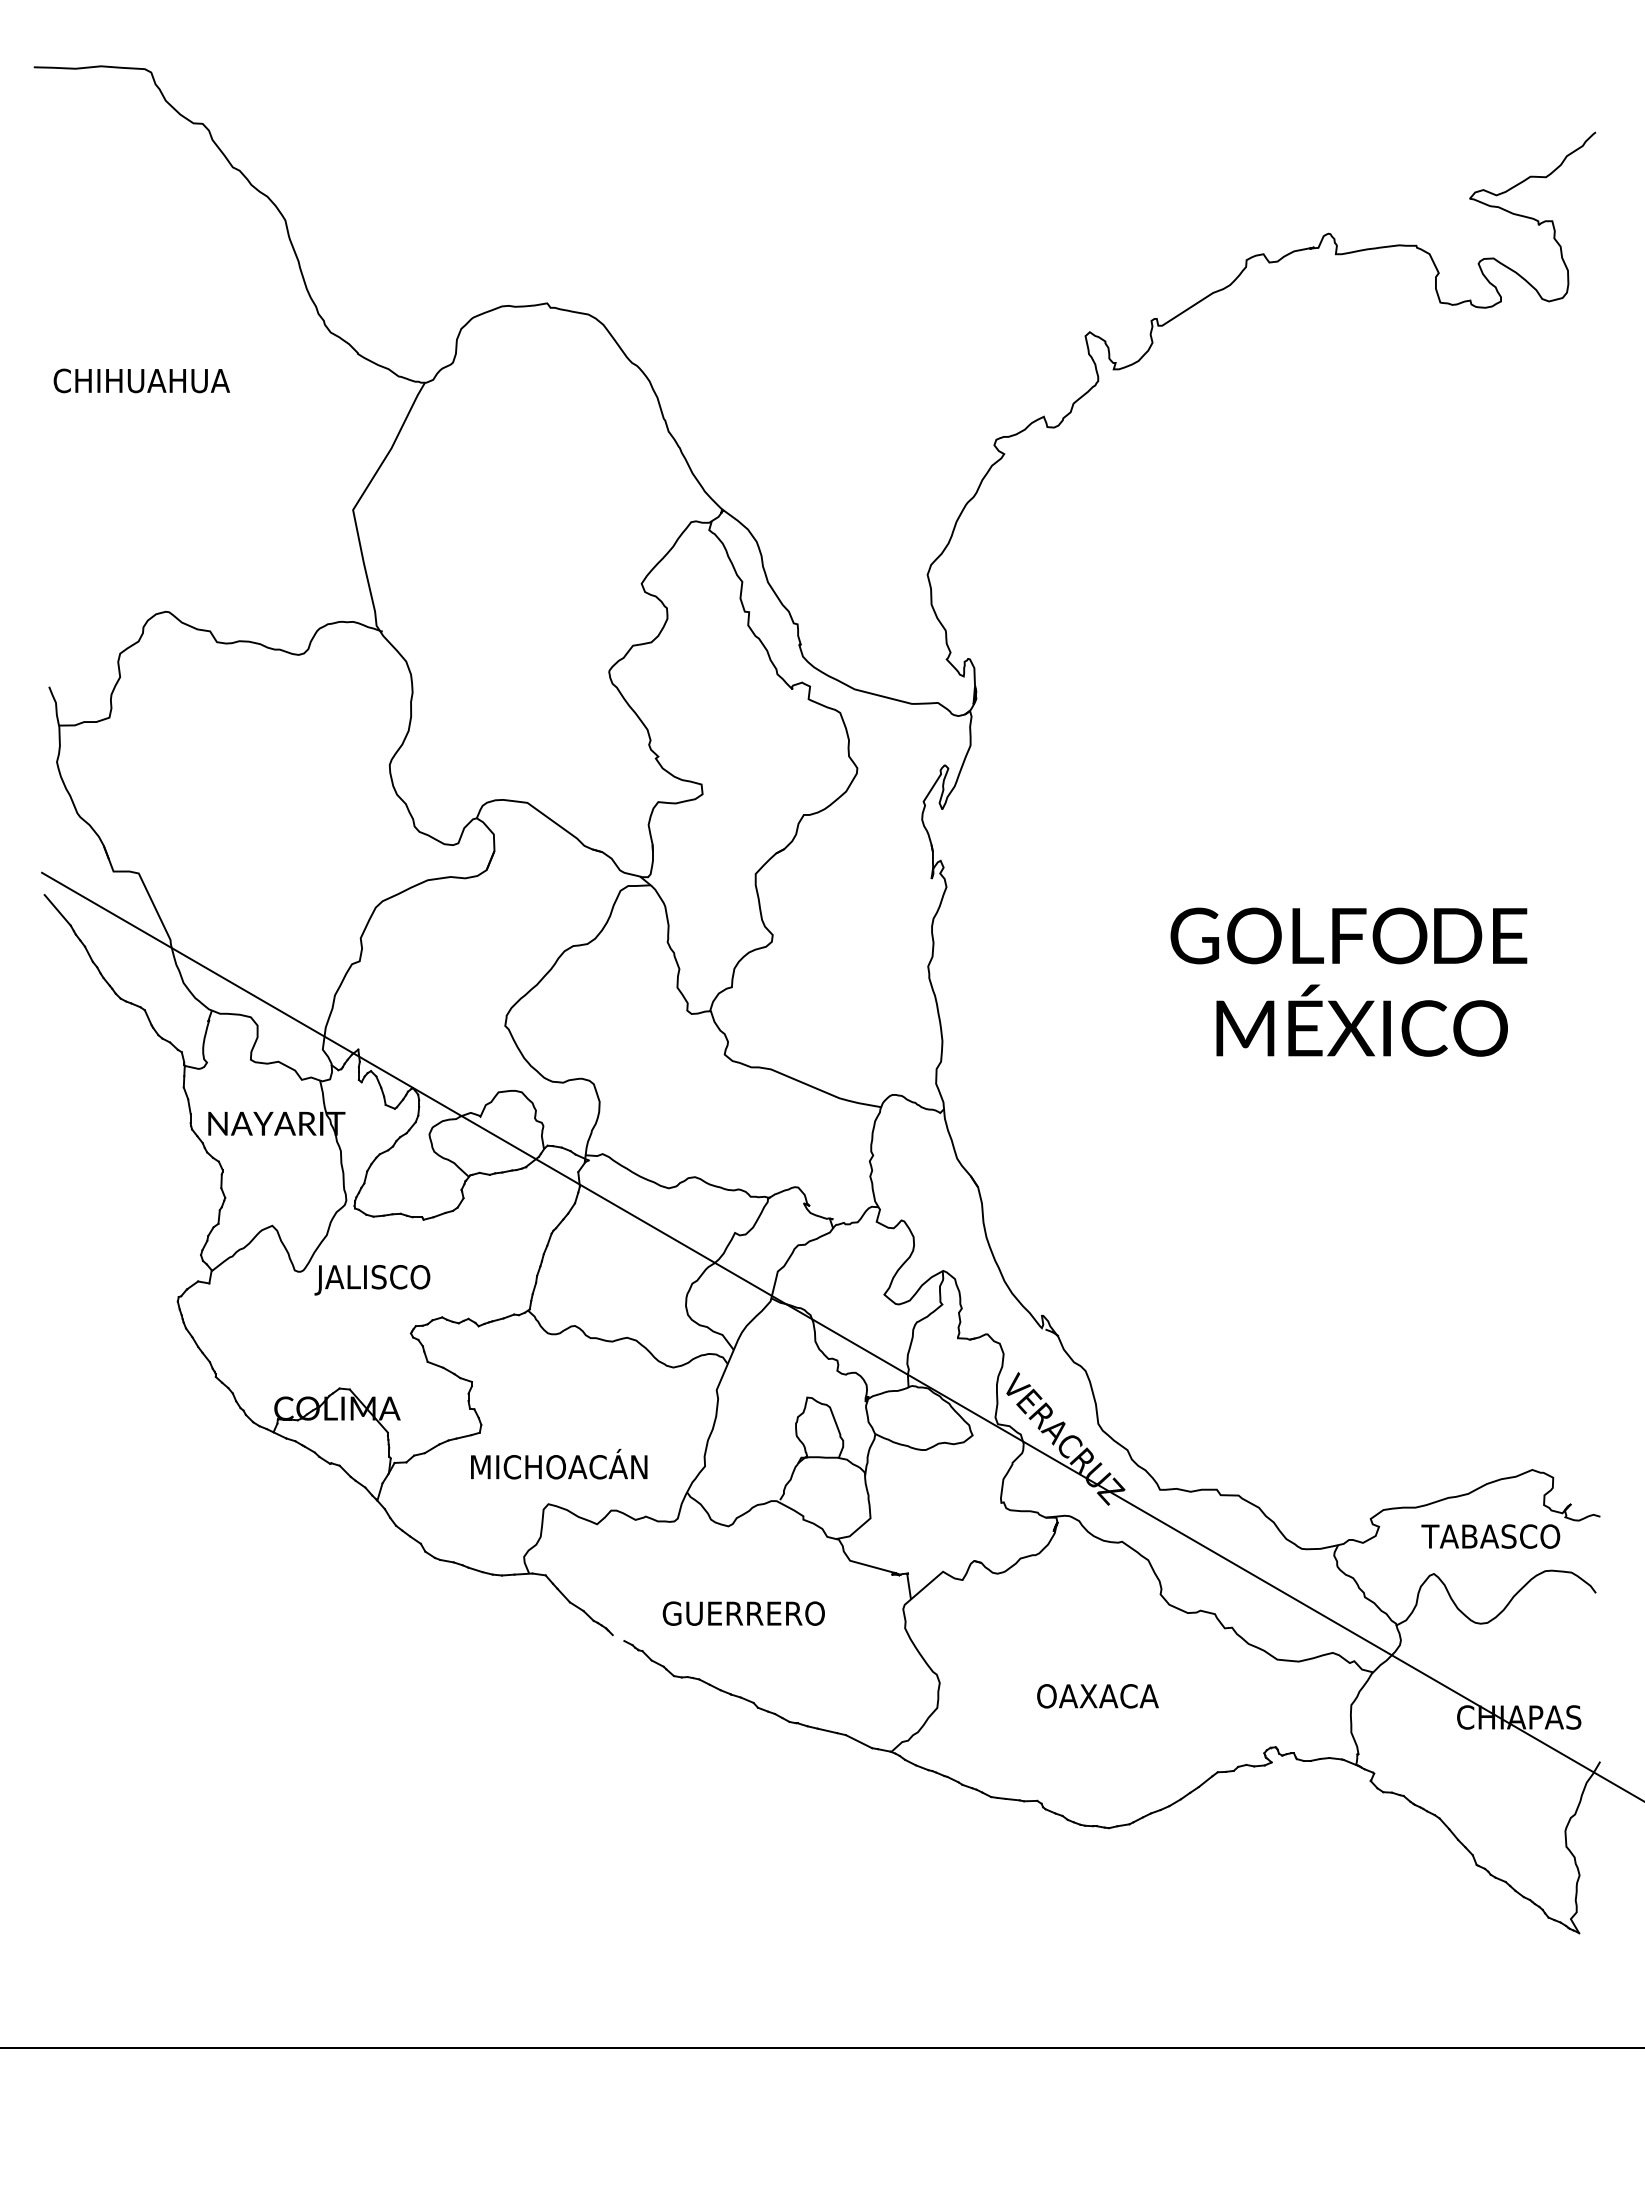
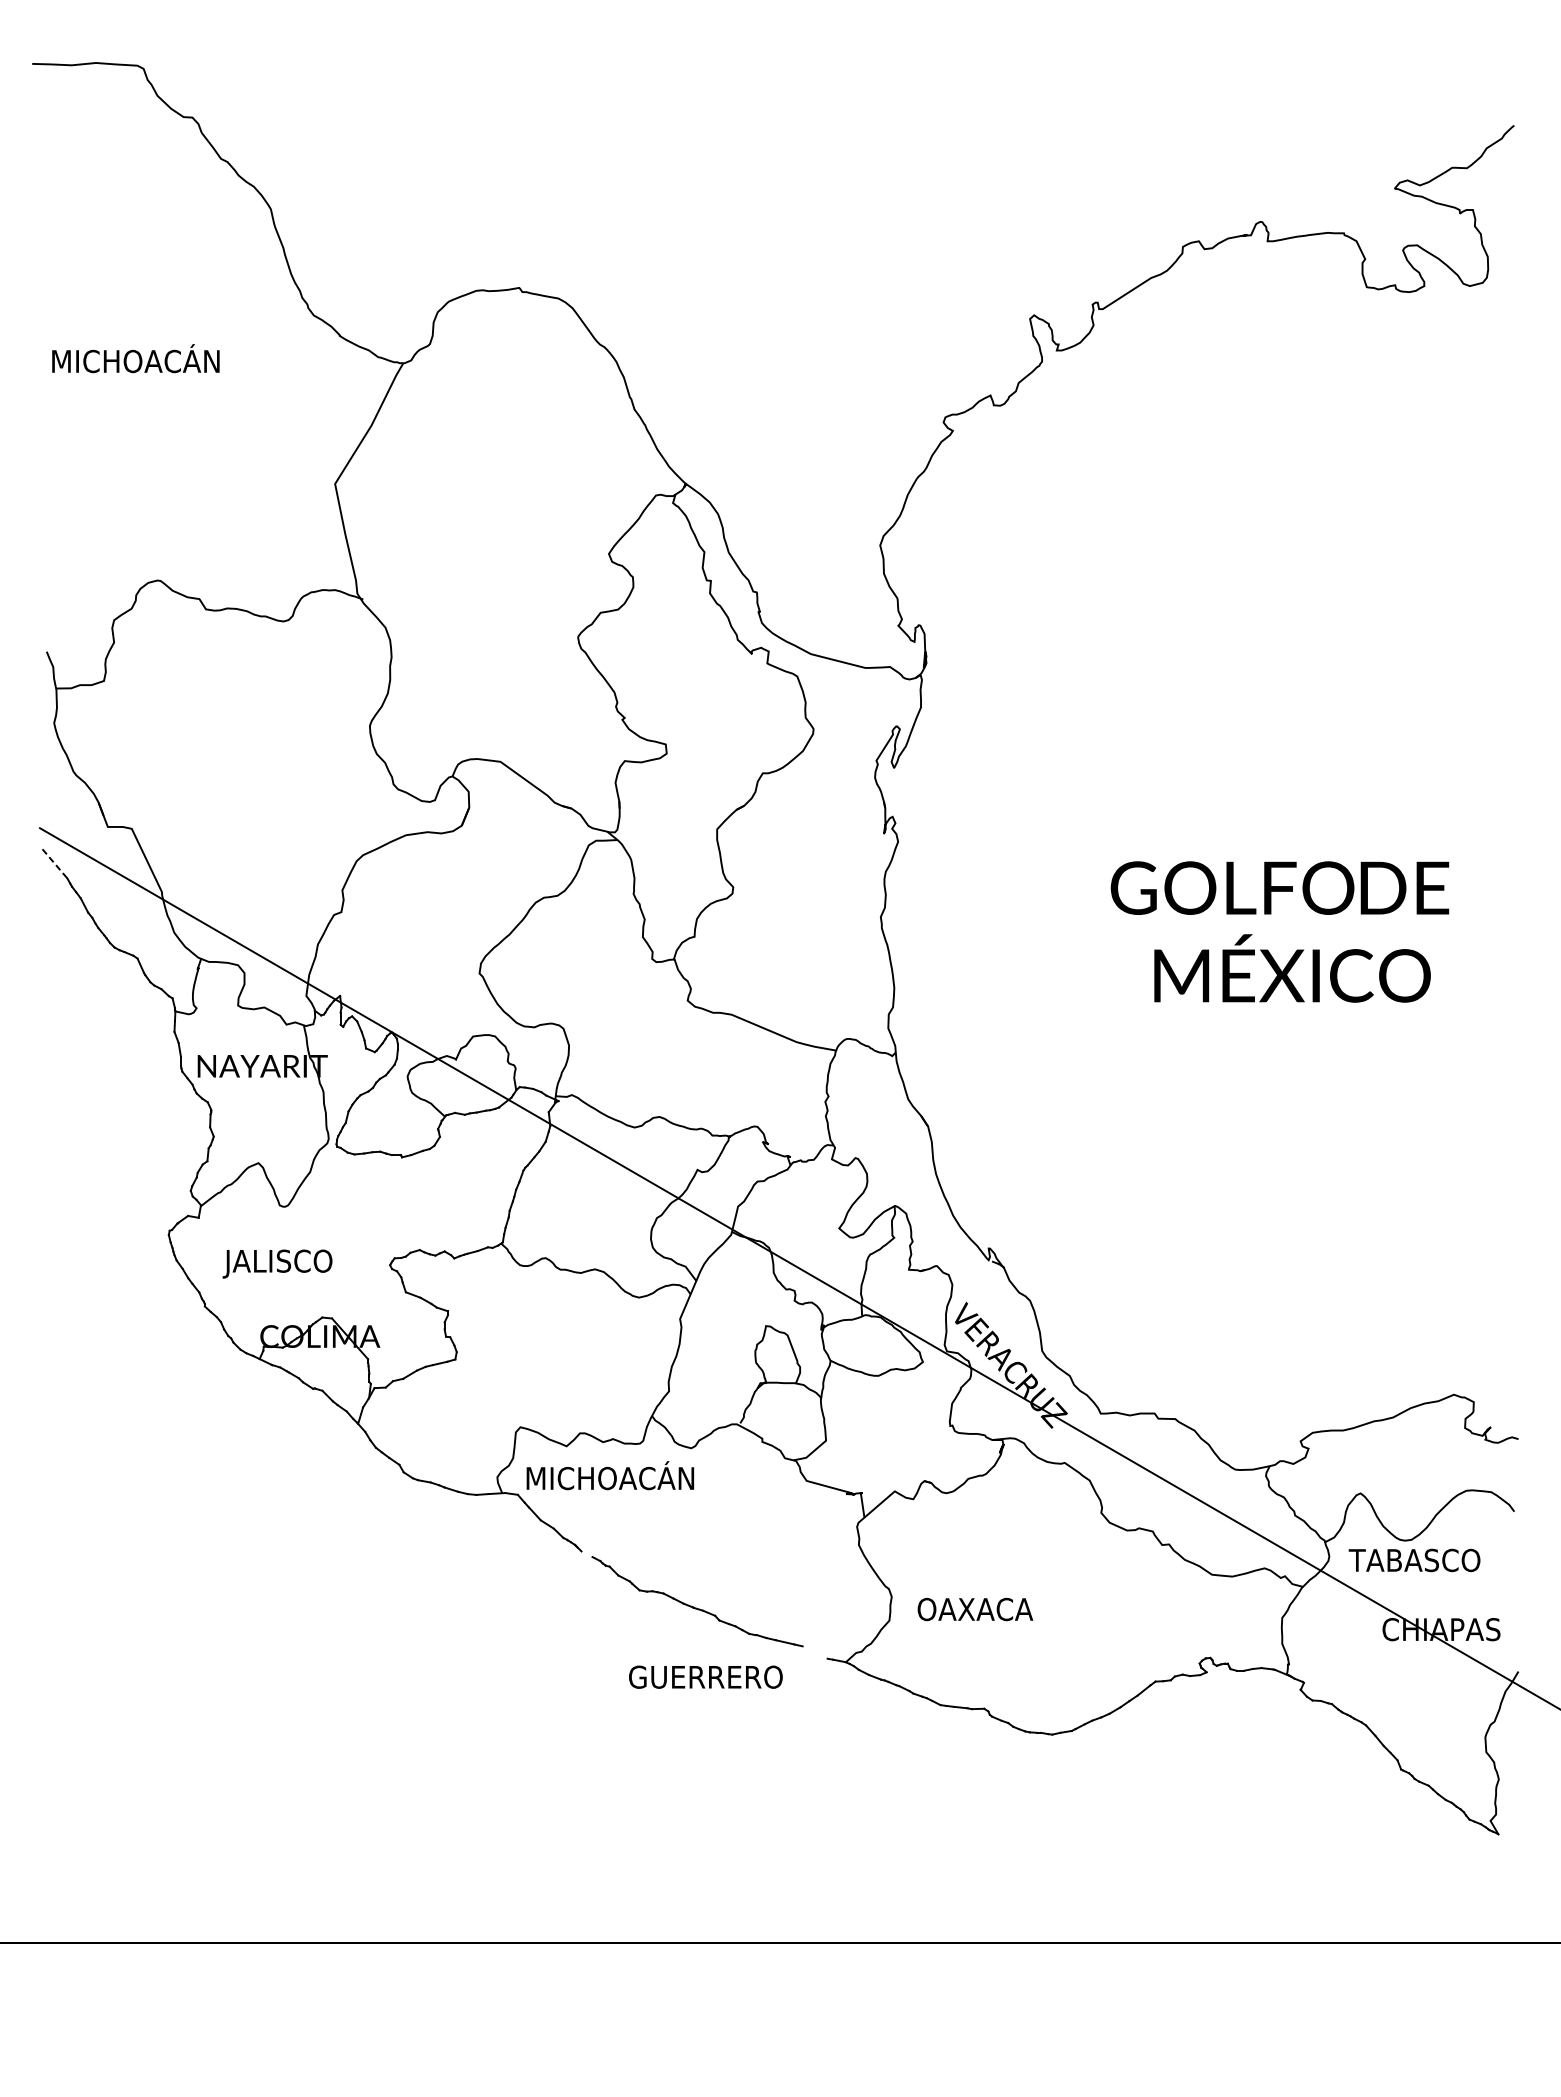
text: (142, 377) -> (135, 358), CHIHUAHUA -> MICHOACÁN
line: (58, 910) -> (55, 863), solid -> dashed
text: (372, 1280) -> (277, 1264), moved
text: (559, 1464) -> (610, 1475), moved
text: (1490, 1536) -> (1414, 1560), moved
text: (743, 1613) -> (705, 1677), moved
text: (1097, 1696) -> (975, 1609), moved
line: (858, 1741) -> (814, 1652), removed

